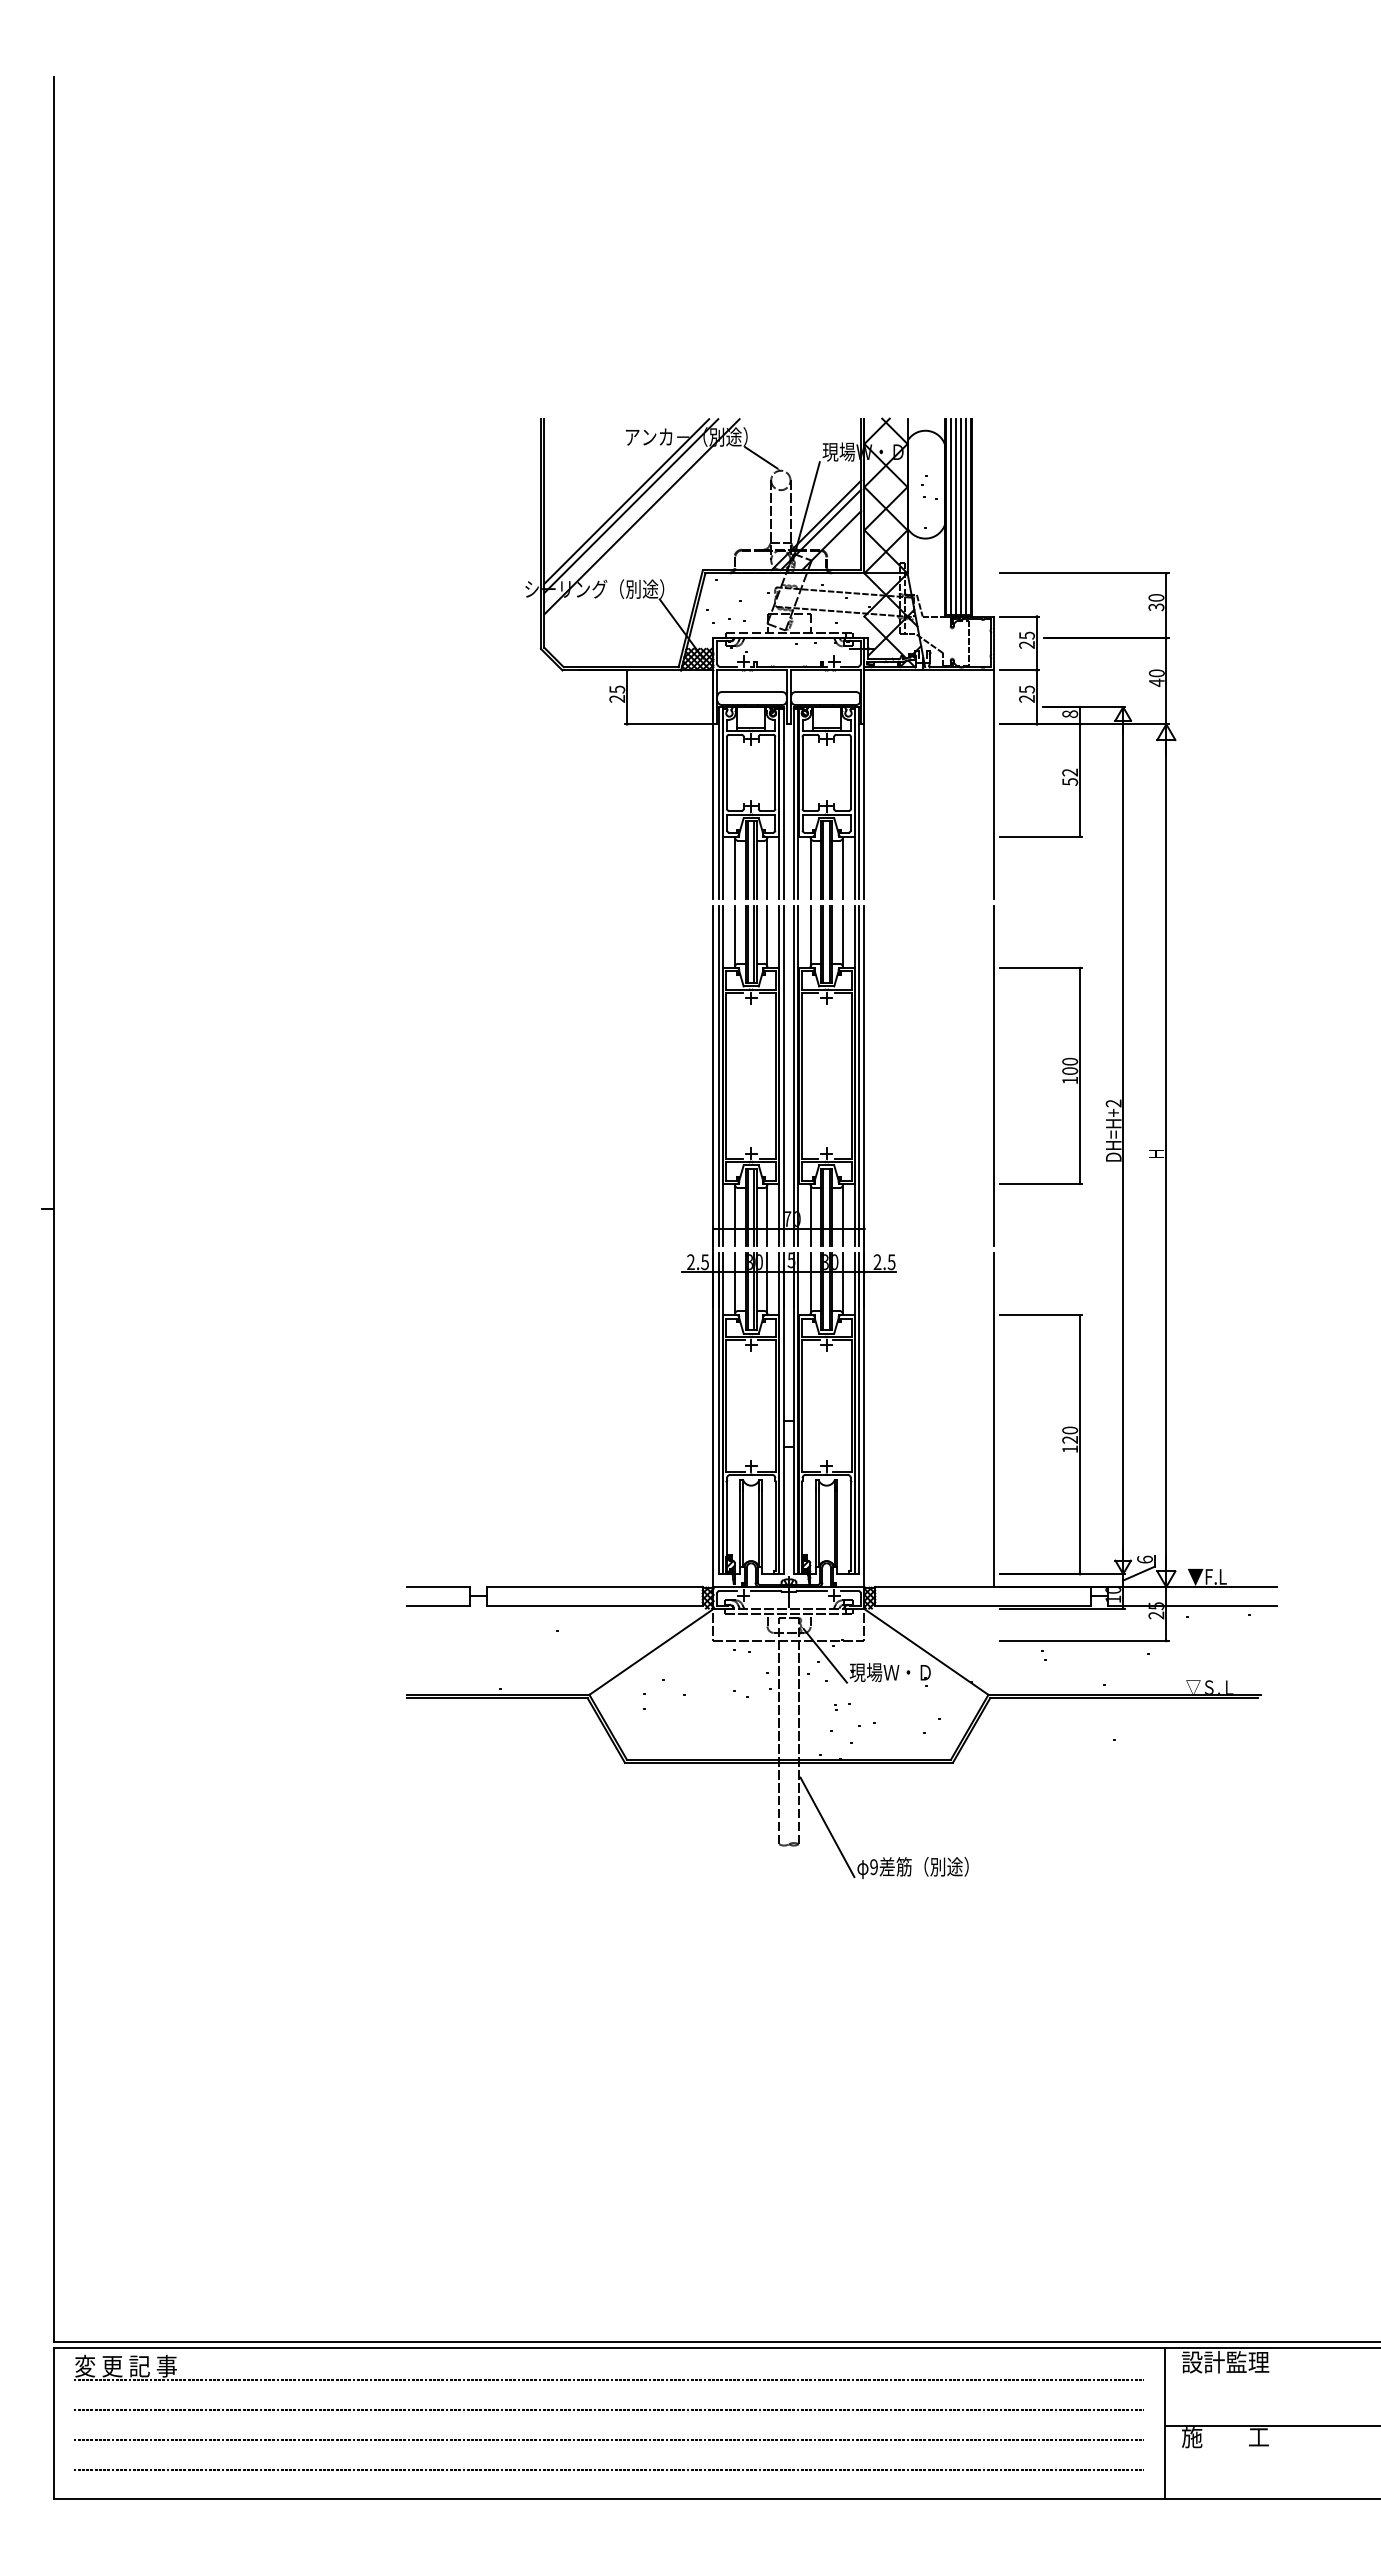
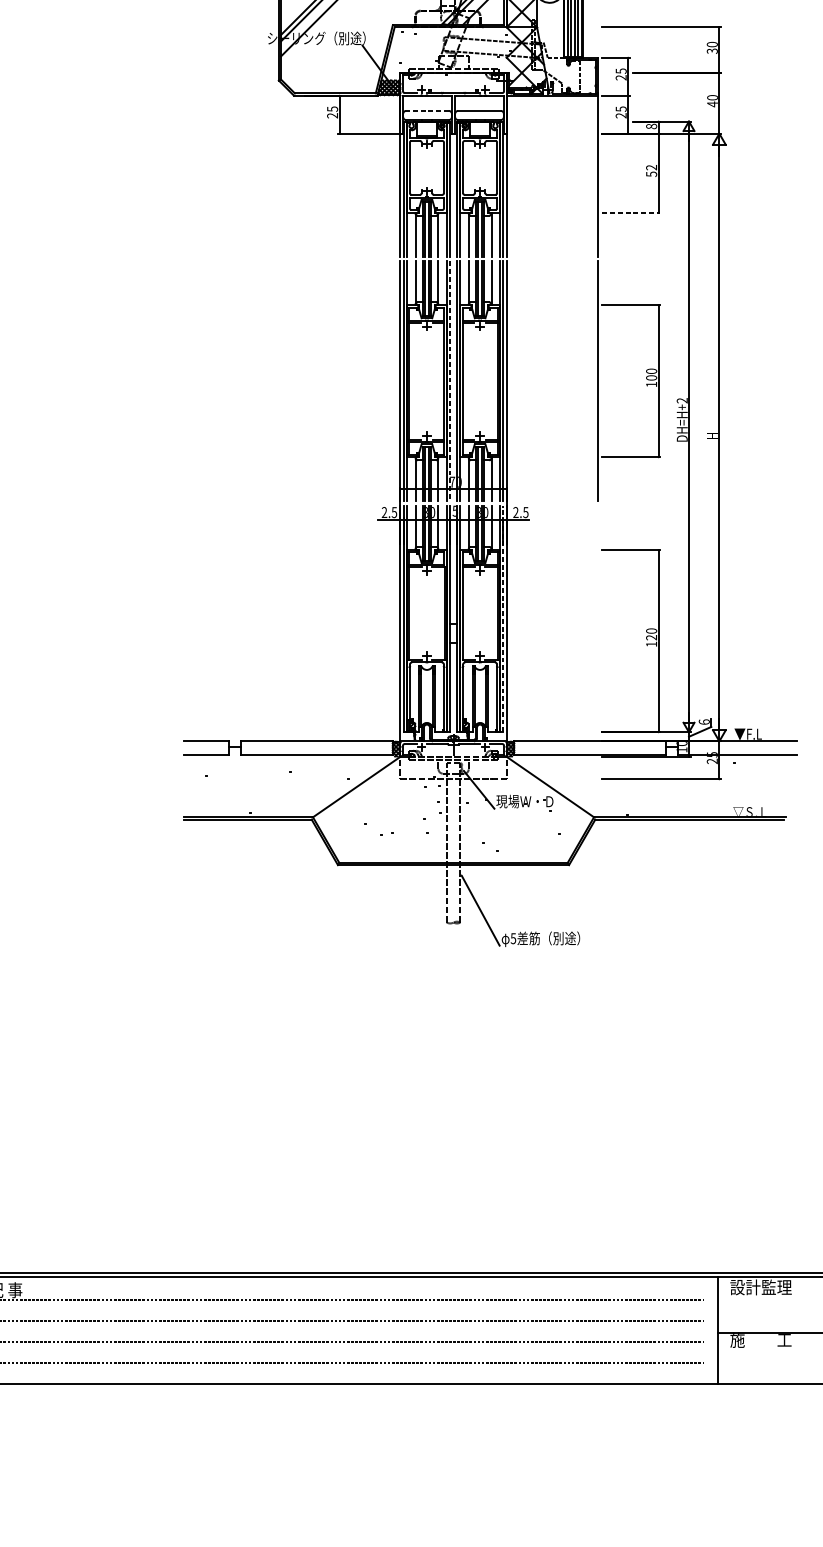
line: (751, 692) -> (427, 111), solid -> dashed
line: (1041, 836) -> (631, 212), solid -> dashed
line: (783, 1076) -> (449, 381), solid -> dashed
line: (859, 1413) -> (503, 619), solid -> dashed
line: (993, 1419) -> (597, 623), removed
text: (873, 1866) -> (513, 938), 9 -> 5

